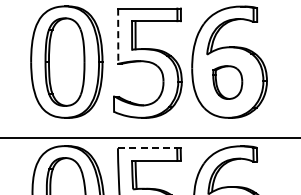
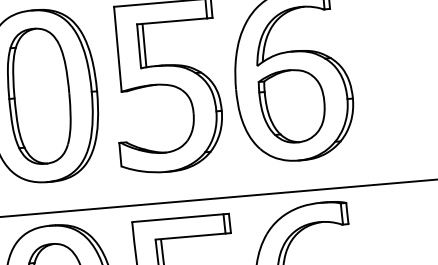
line: (118, 36) -> (118, 49), dashed -> solid
part: (227, 82) -> (292, 106), size x1.43
line: (147, 148) -> (177, 218), dashed -> solid

